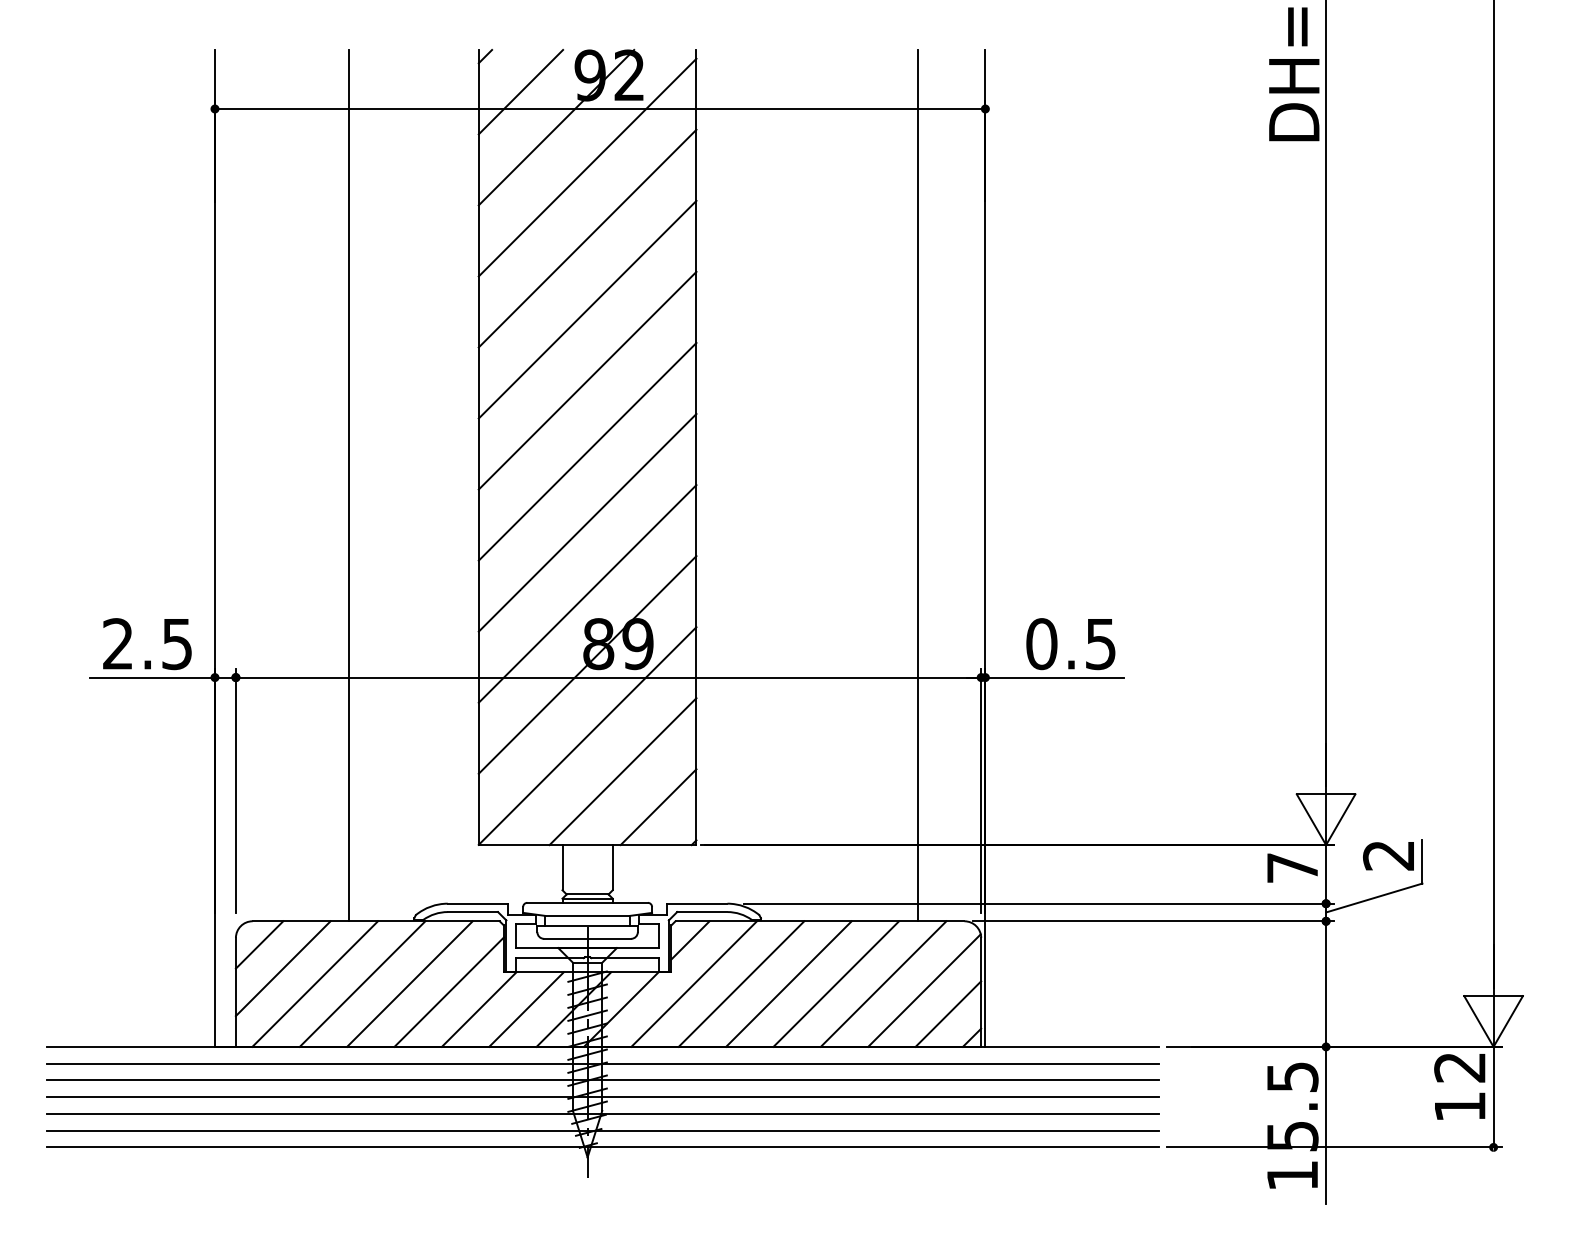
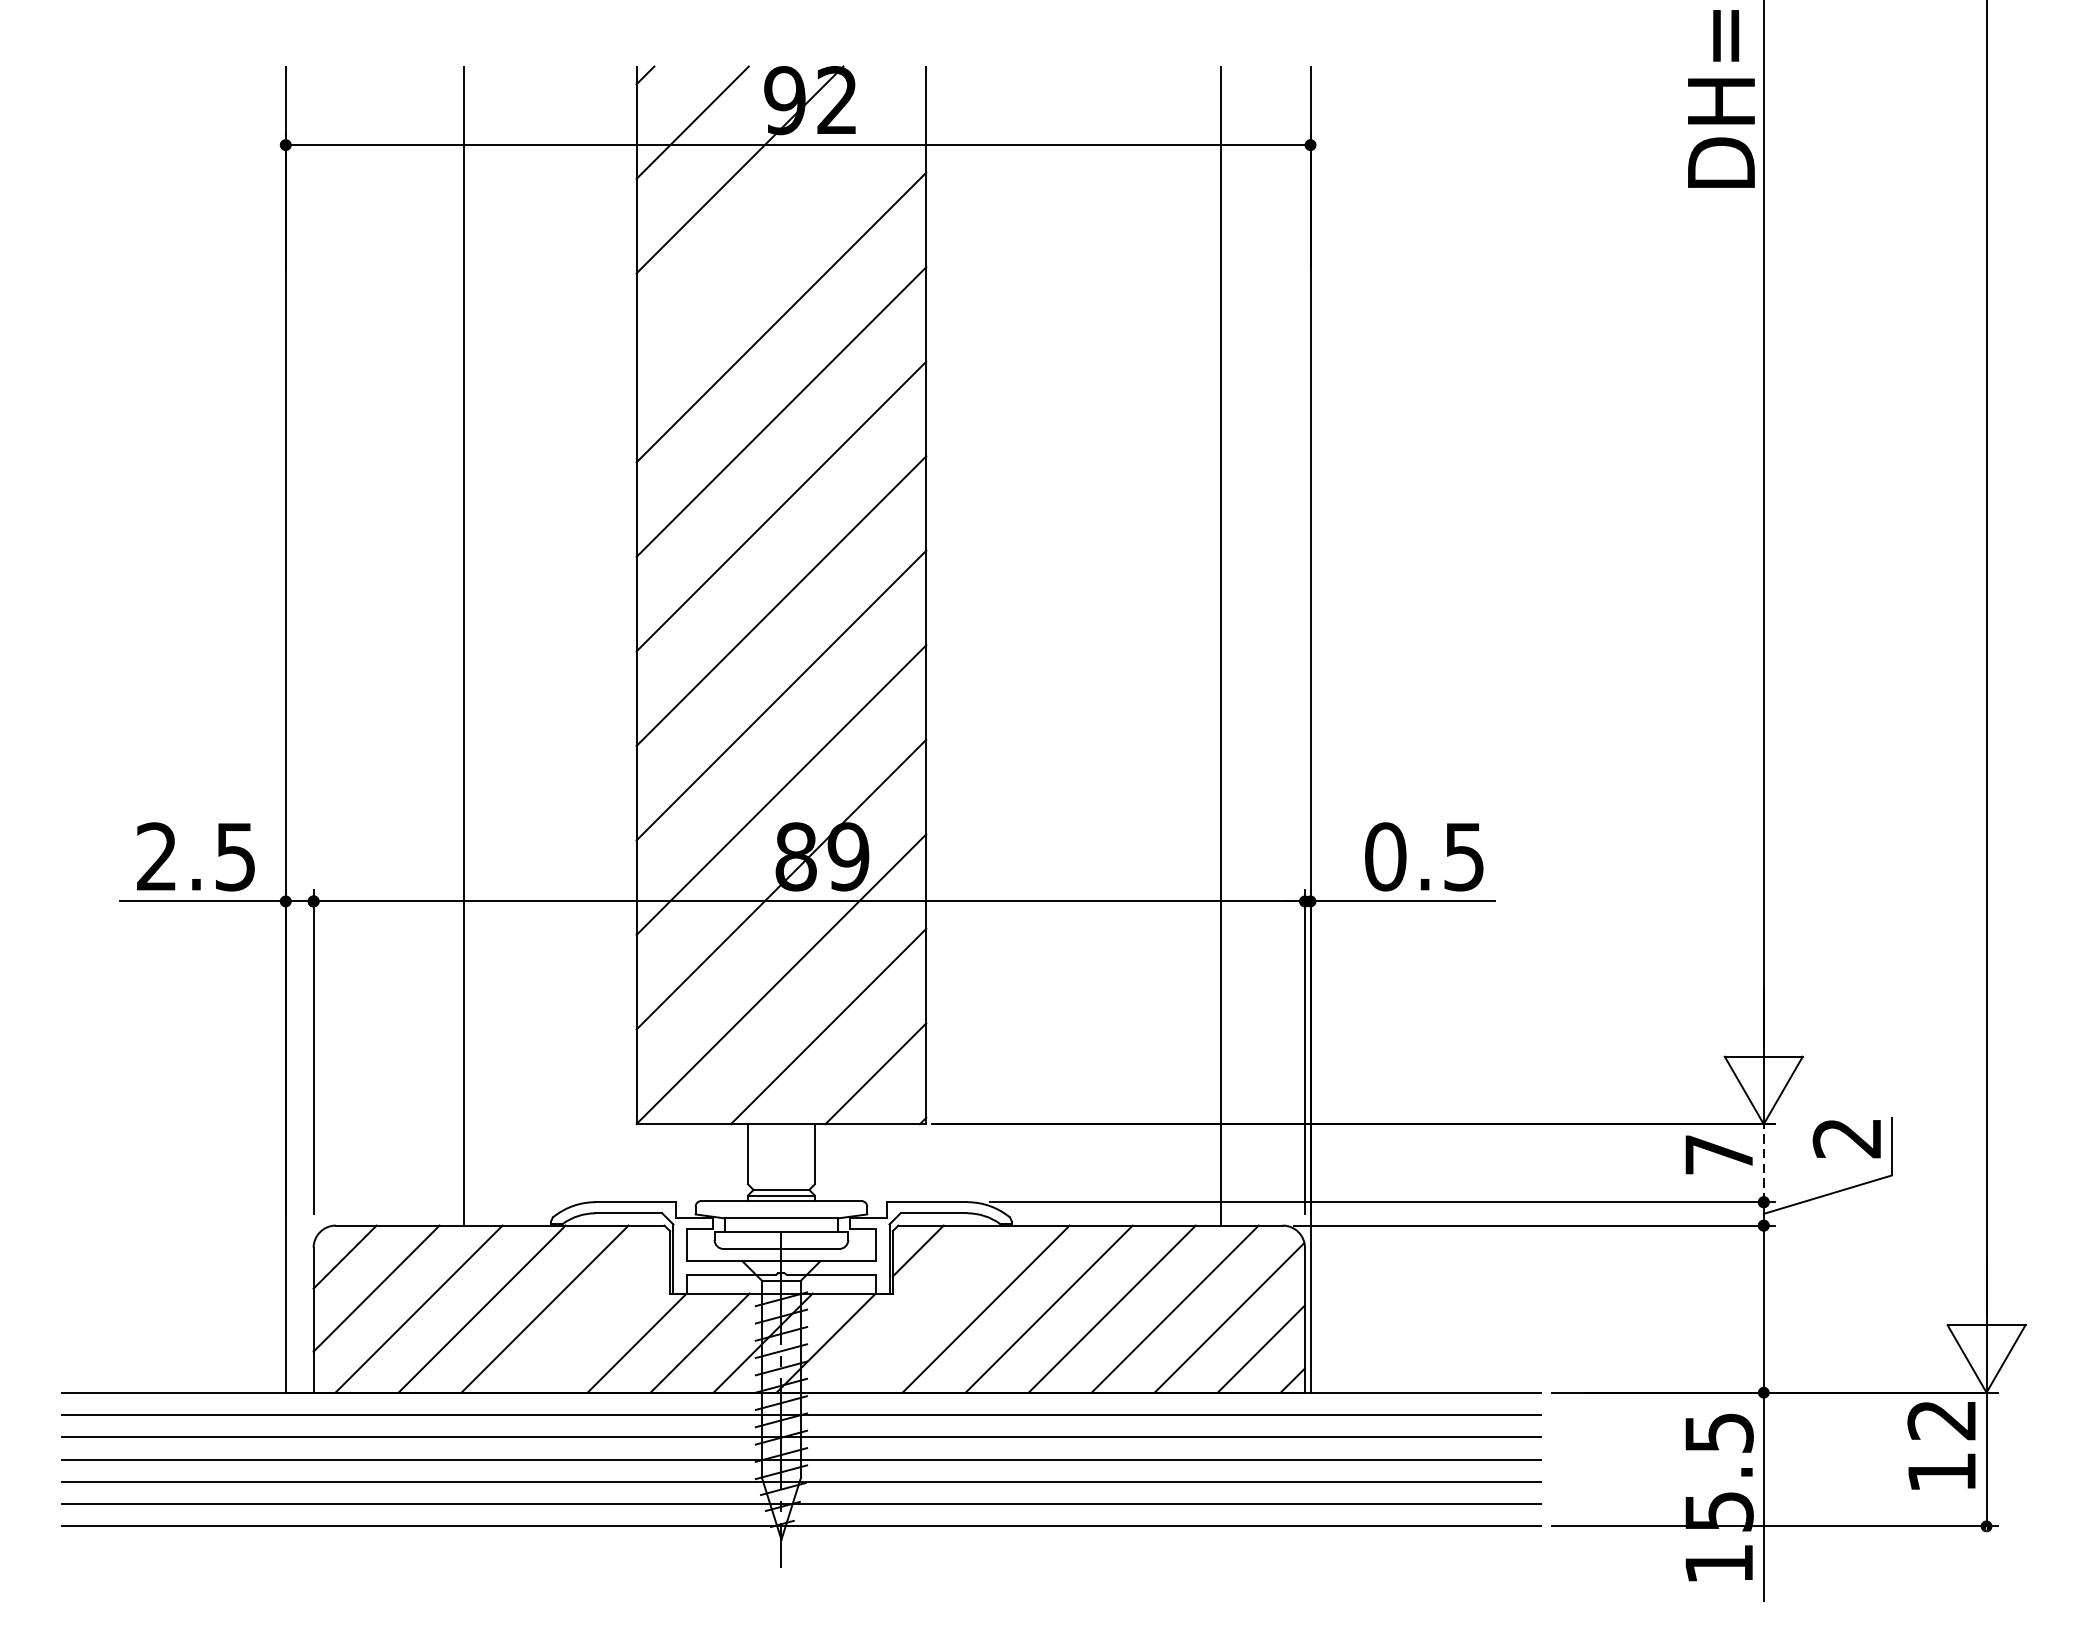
line: (587, 167) -> (781, 222), removed
line: (1326, 873) -> (1764, 1162), solid -> dashed
line: (694, 983) -> (923, 1308), removed
line: (448, 991) -> (596, 1319), removed

